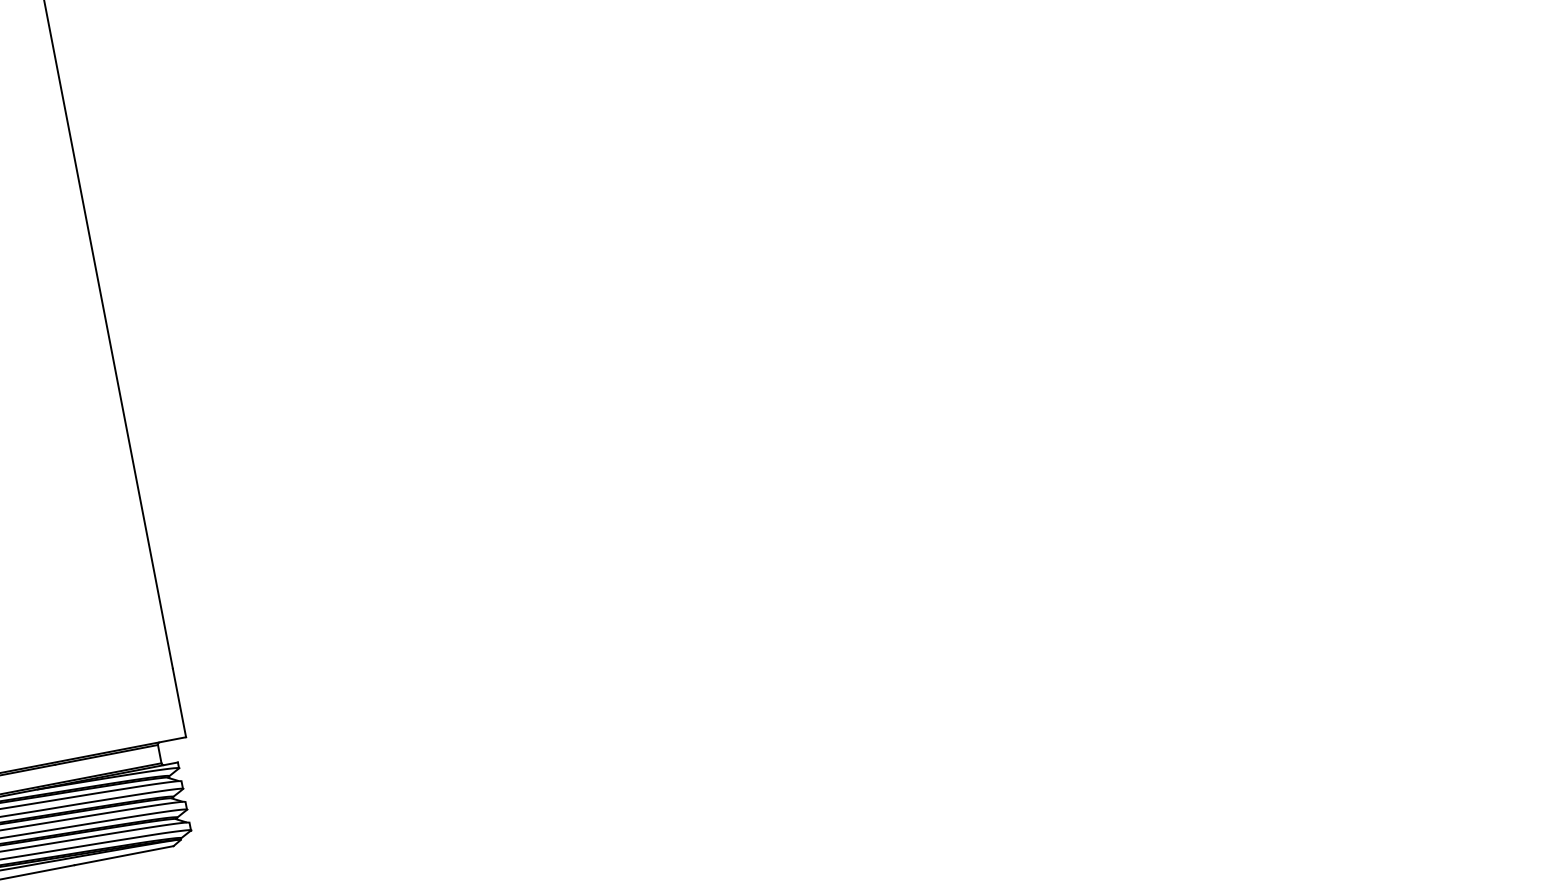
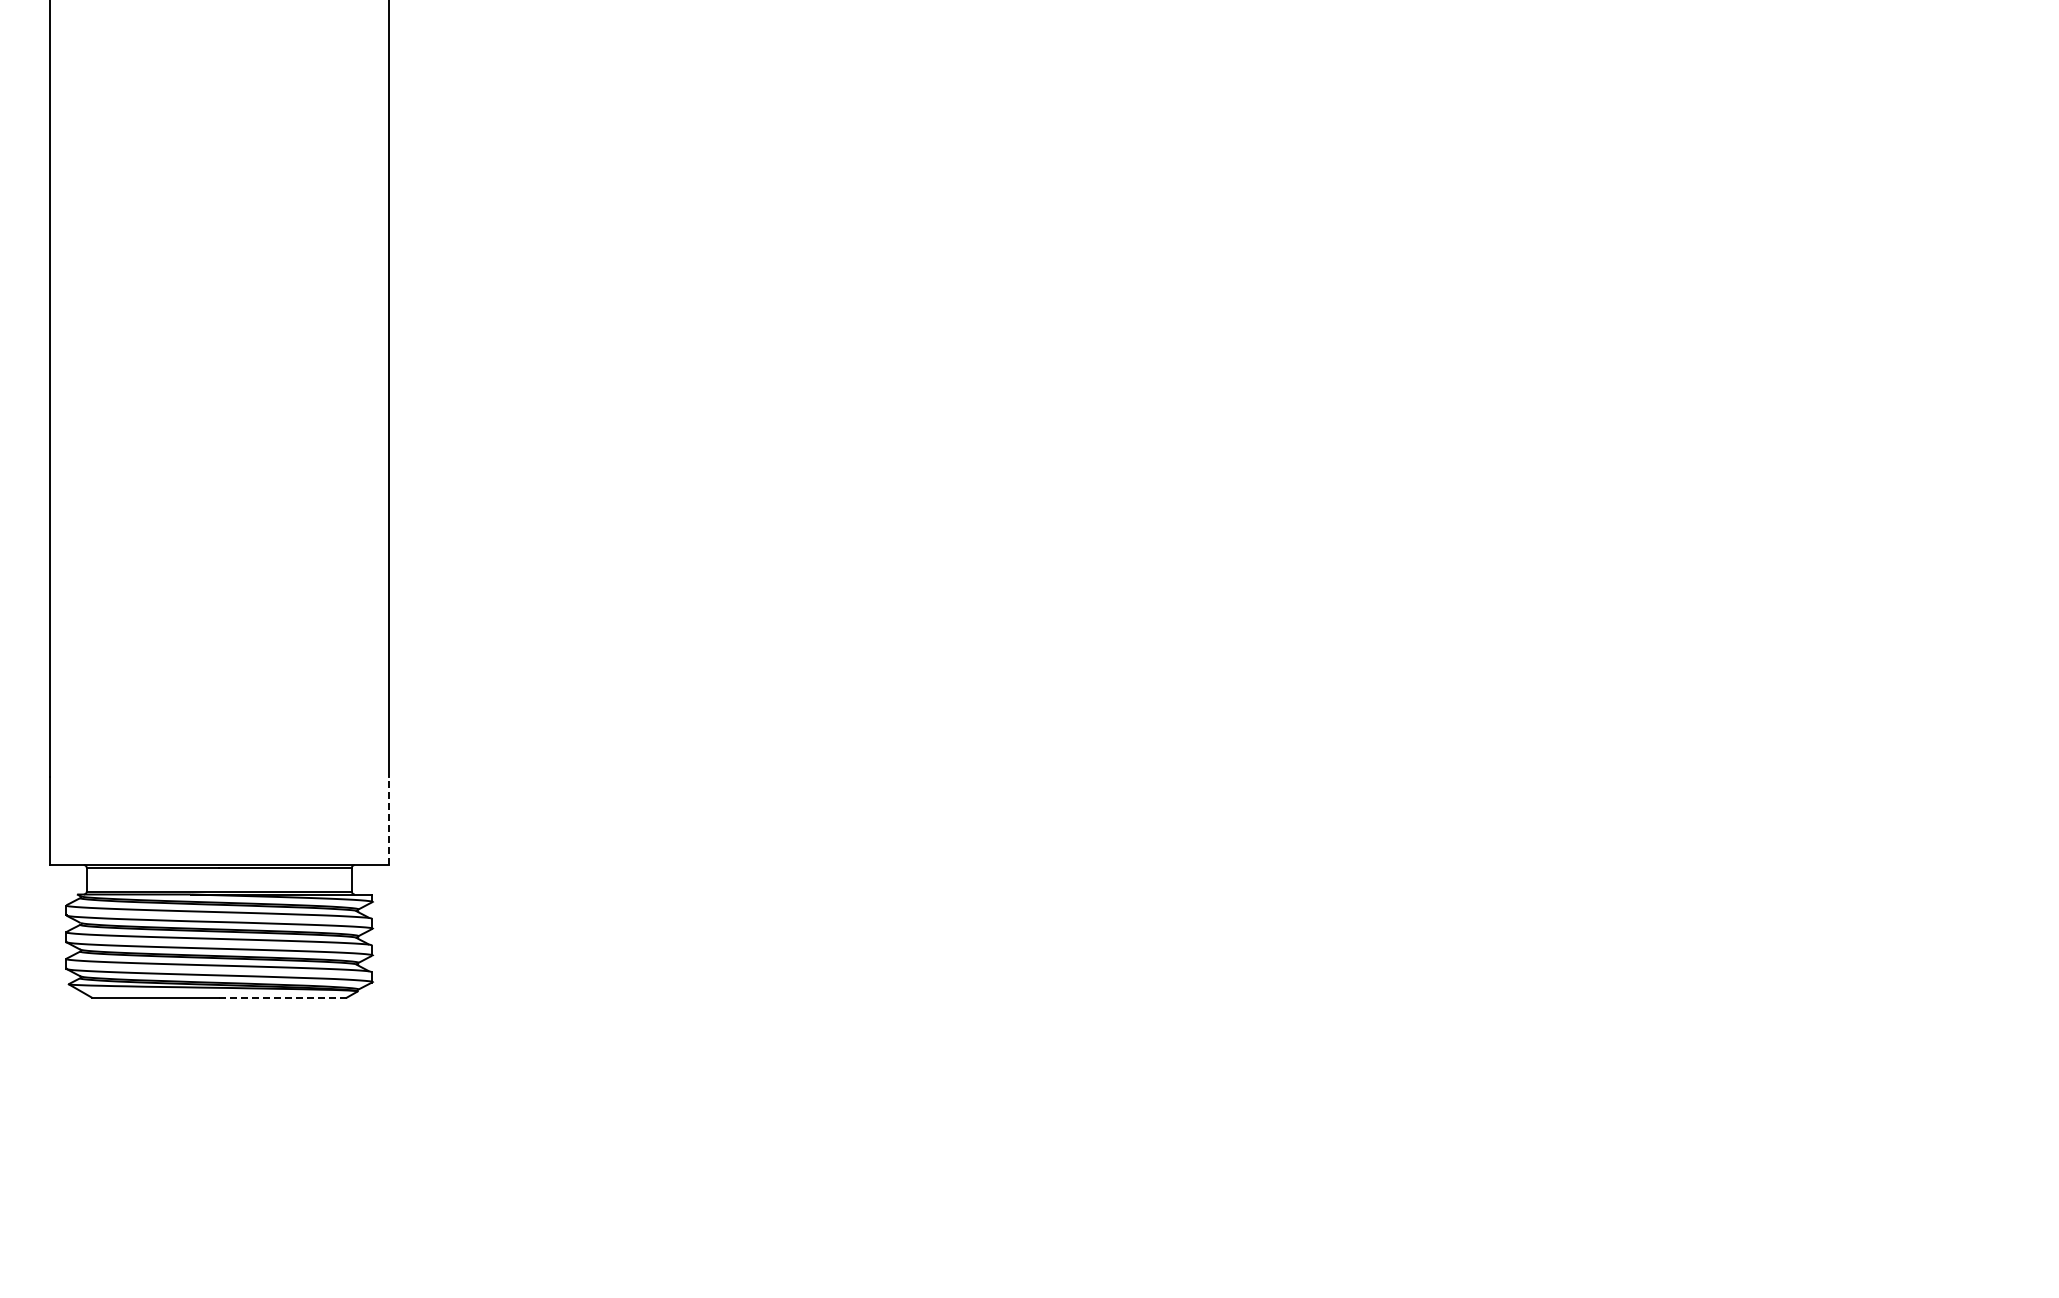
line: (179, 702) -> (388, 820), solid -> dashed
line: (124, 855) -> (283, 997), solid -> dashed

